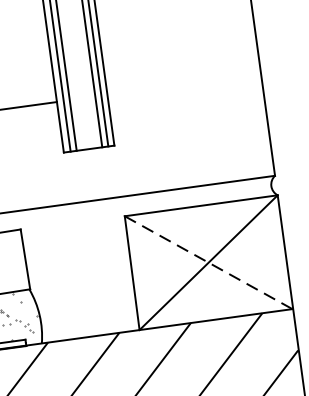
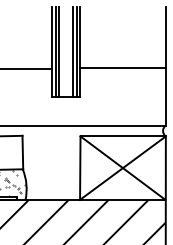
line: (183, 84) -> (122, 68), added
line: (207, 263) -> (122, 168), dashed -> solid

